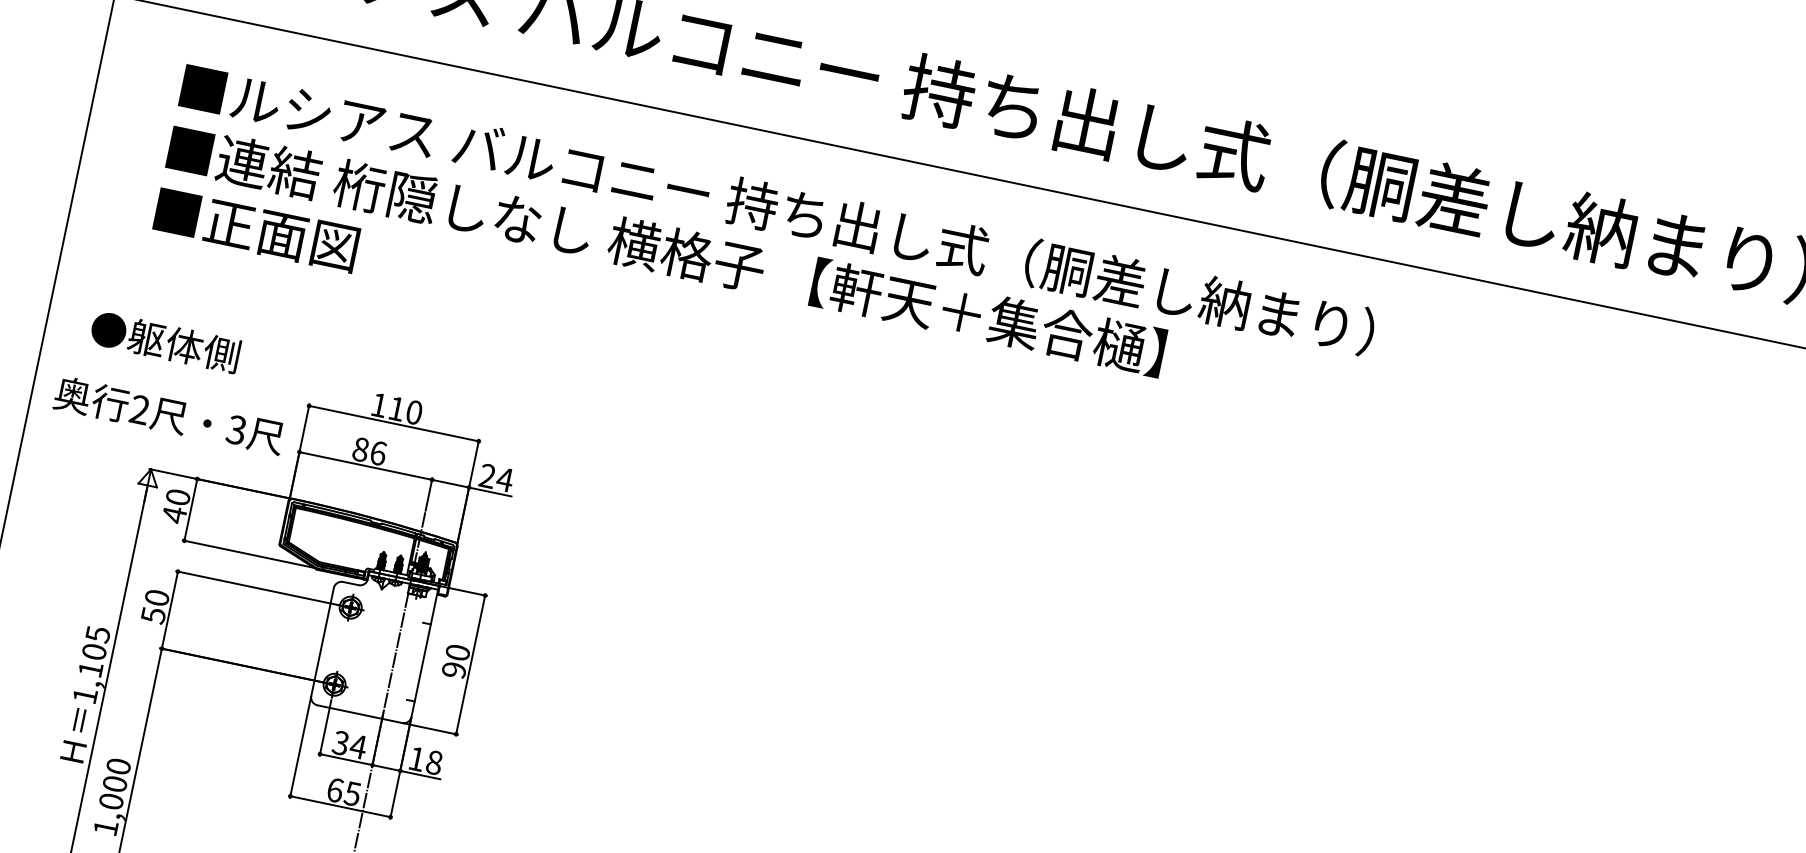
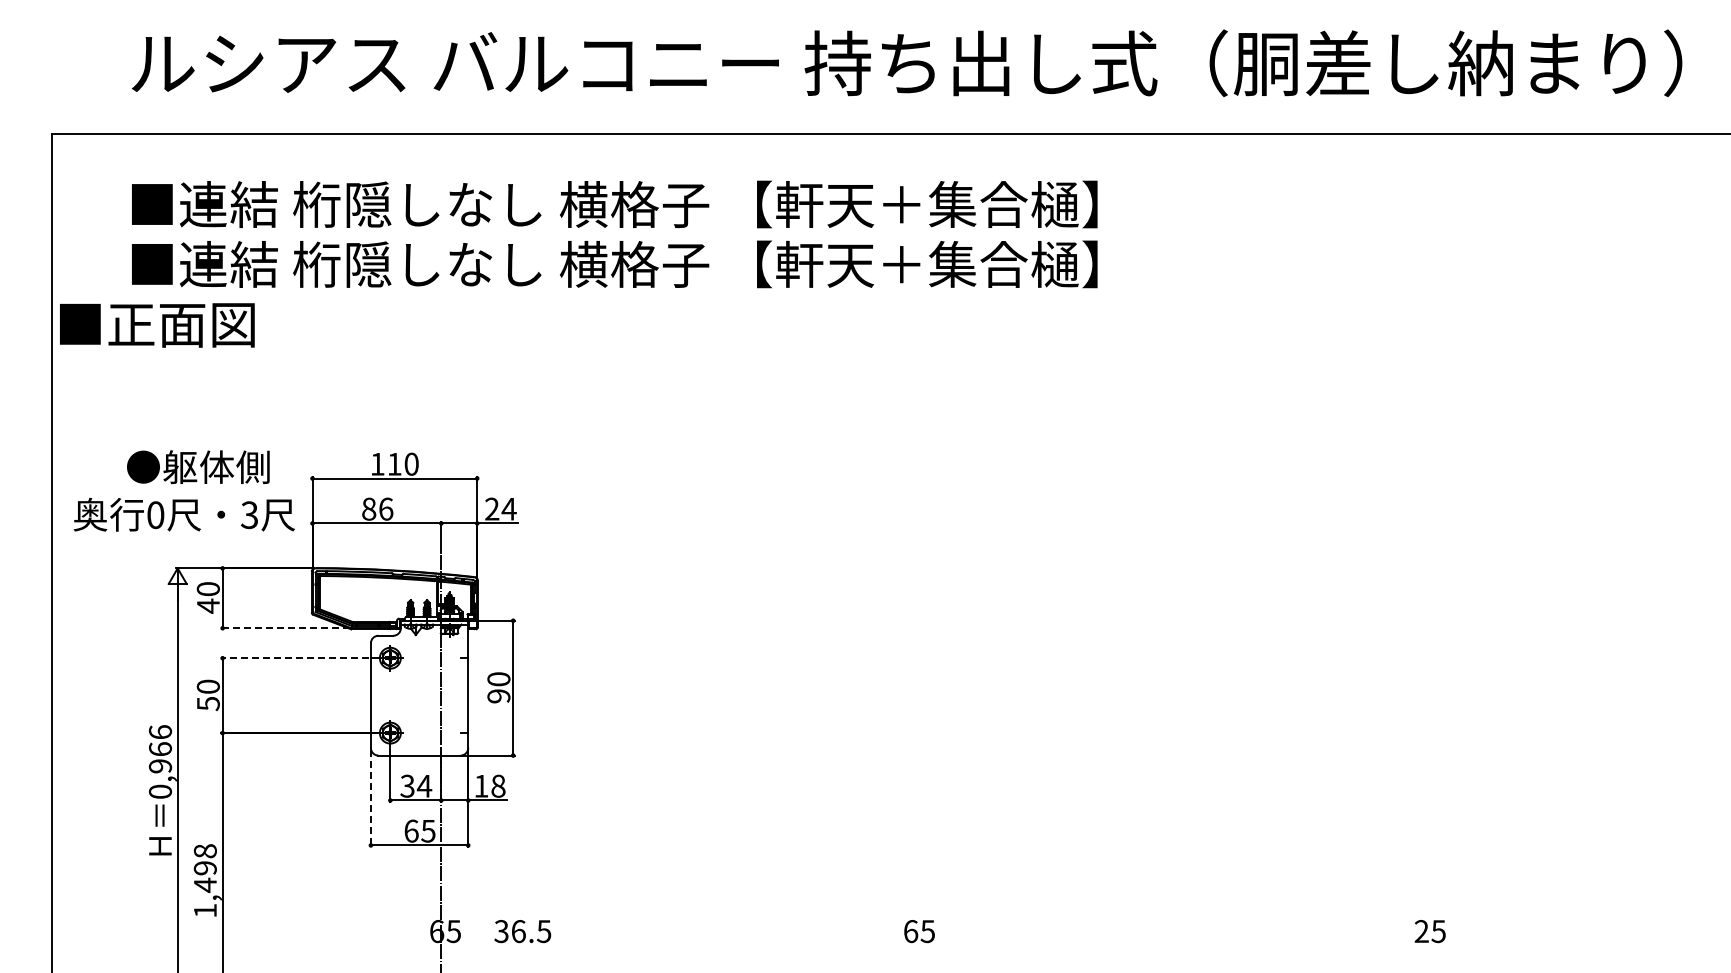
text: (802, 214) -> (734, 204), ■ルシアス バルコニー 持ち出し式（胴差し納まり） -> ■連結 桁隠しなし 横格子 【軒天＋集合樋】
text: (256, 230) -> (157, 325), moved
text: (165, 341) -> (198, 466), moved
text: (139, 410) -> (155, 515), 2 -> 0
line: (249, 554) -> (285, 628), solid -> dashed
line: (251, 587) -> (294, 658), solid -> dashed
text: (91, 664) -> (160, 761), 1,105 -> 0,966
line: (300, 747) -> (370, 798), solid -> dashed
text: (114, 784) -> (204, 868), 1,000 -> 1,498

